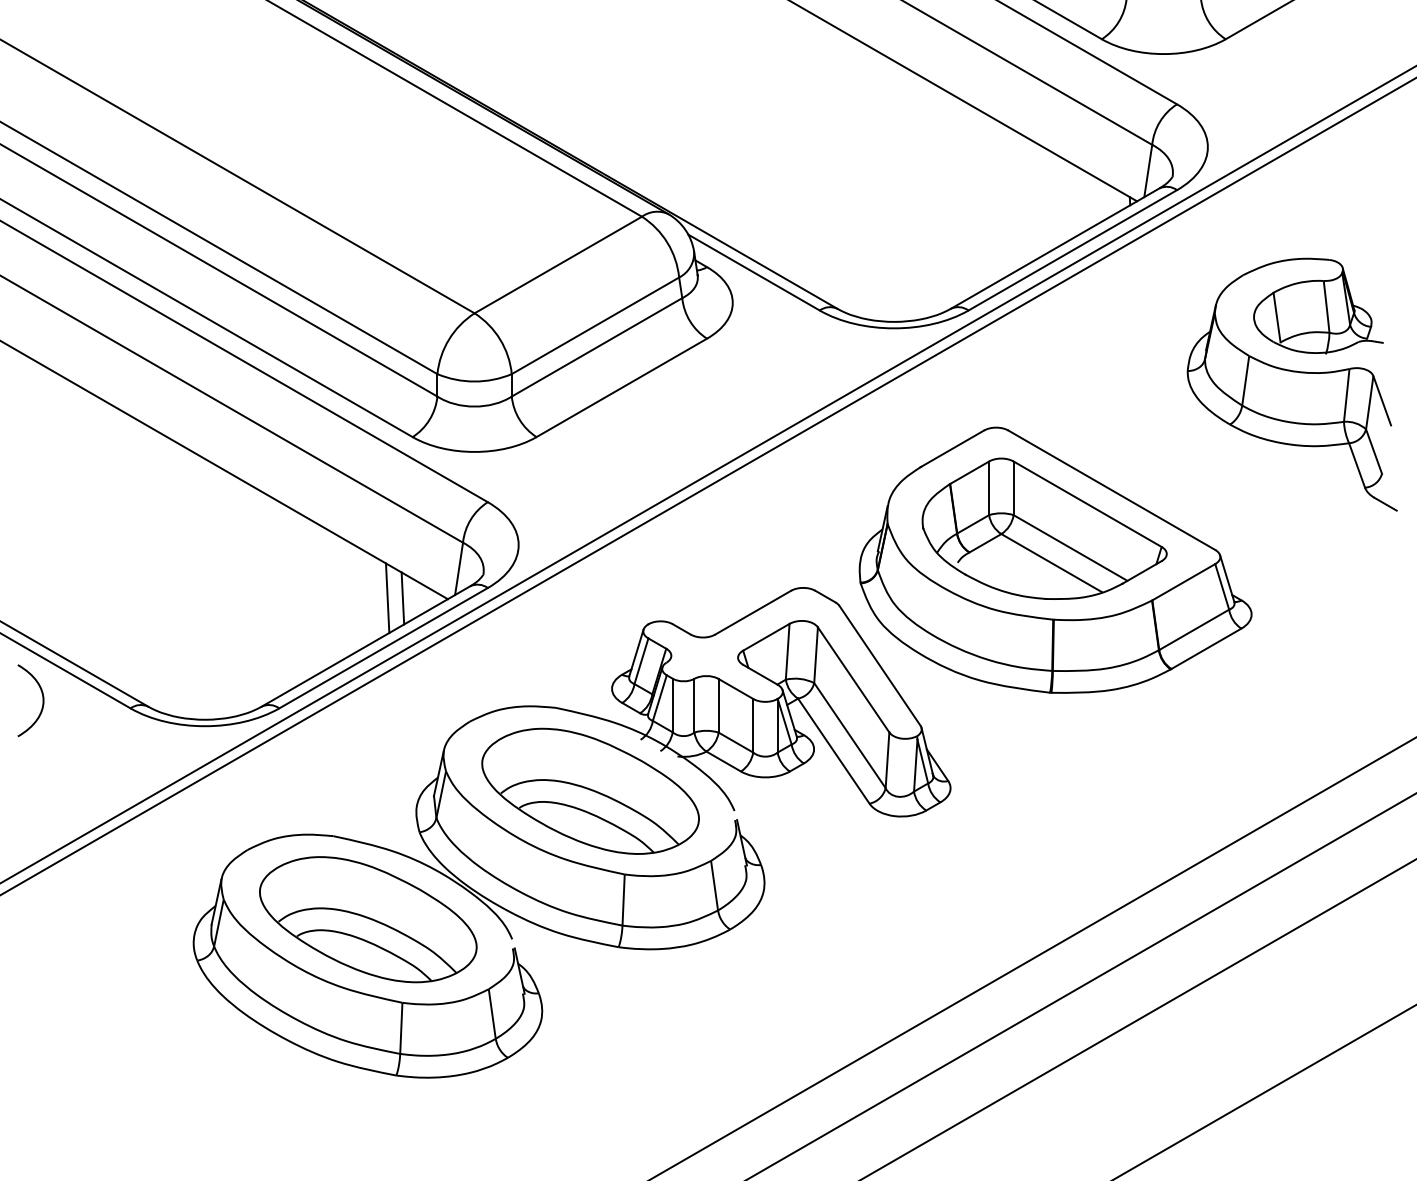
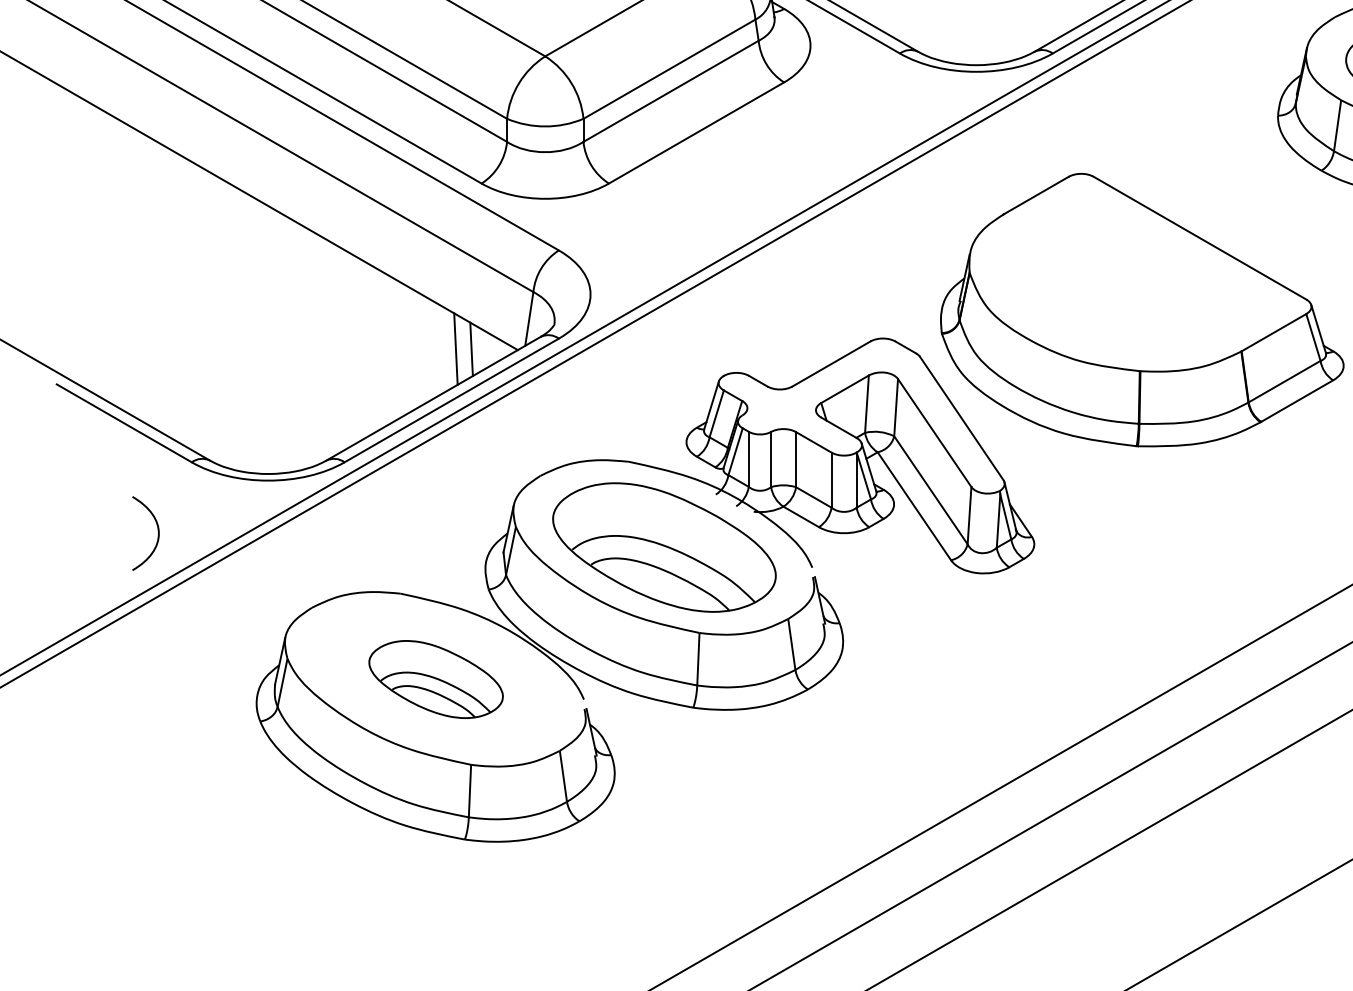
part: (1044, 528) -> (1130, 277), removed
curve: (42, 700) -> (157, 533), moved
part: (368, 919) -> (436, 679), size x0.6

